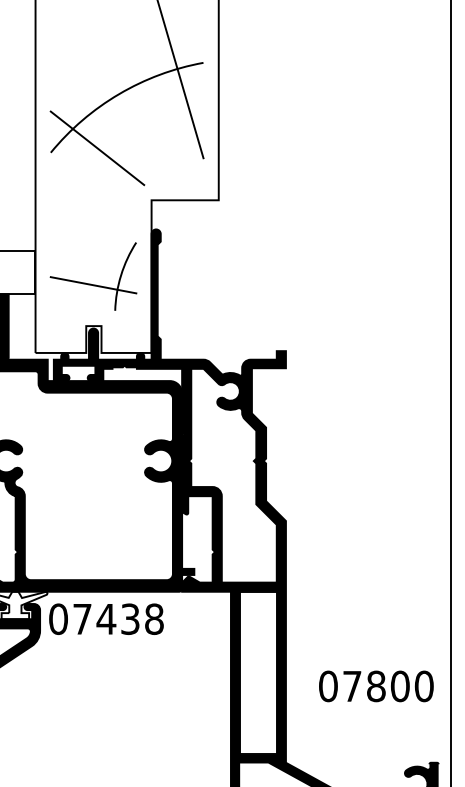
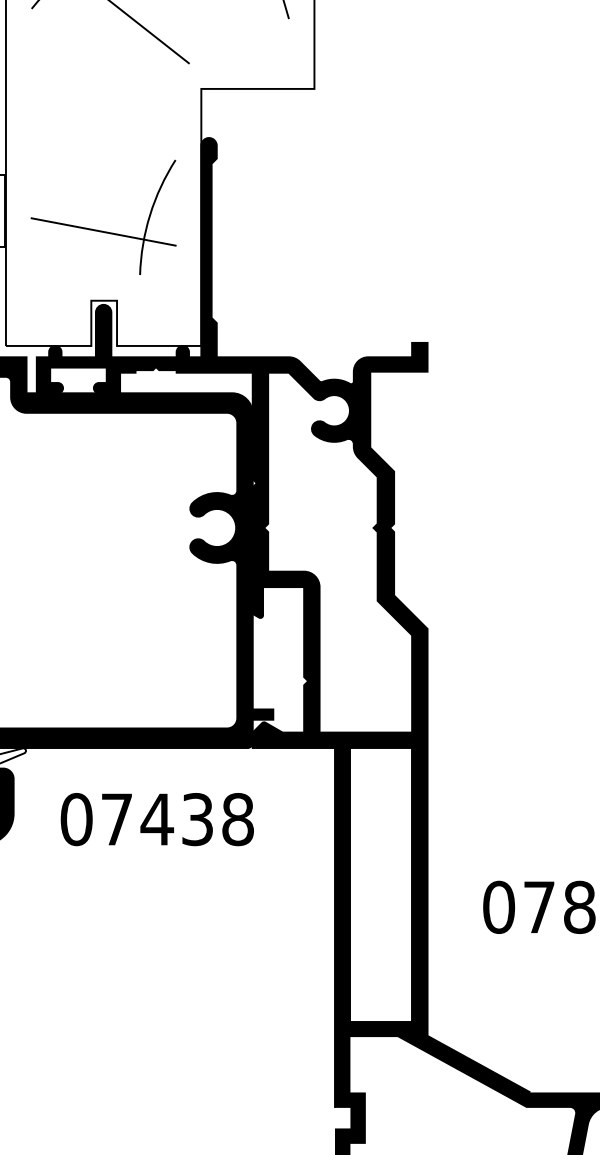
text: (106, 618) -> (157, 818), moved

